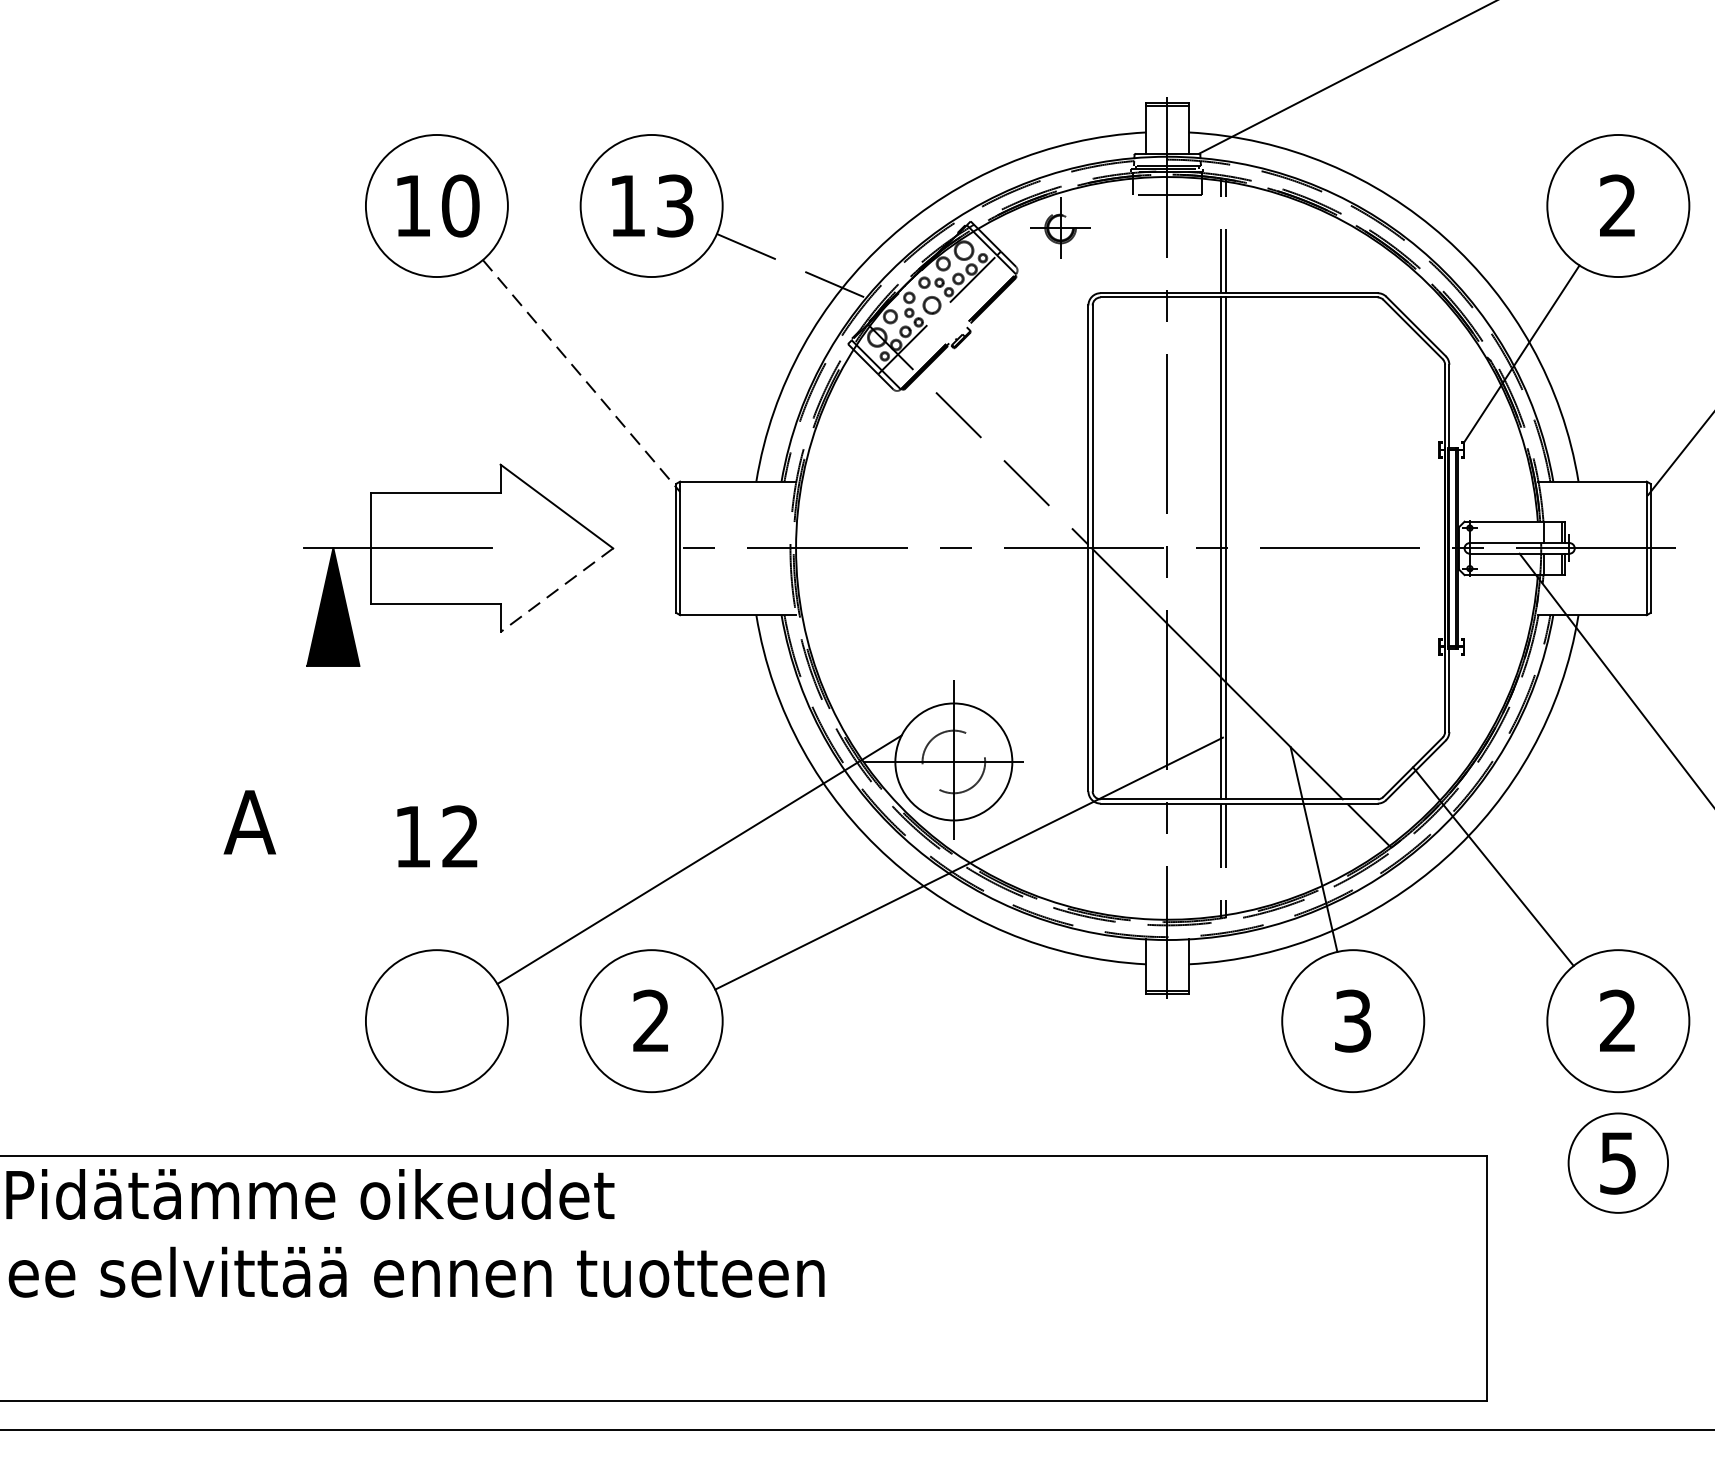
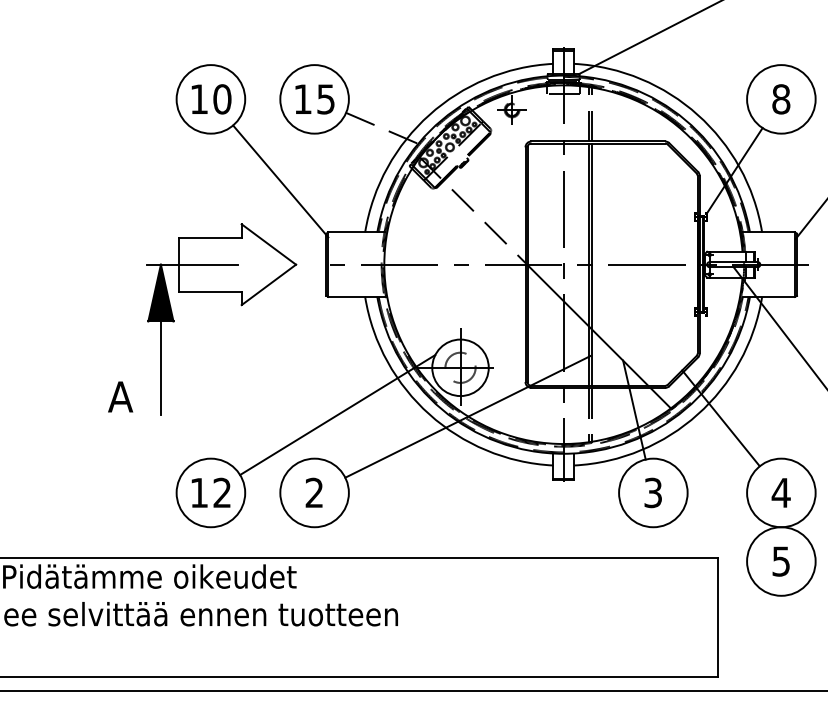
text: (676, 204) -> (326, 98), 13 -> 15
text: (1618, 206) -> (781, 99), 2 -> 8
line: (583, 376) -> (281, 181), dashed -> solid
line: (556, 589) -> (268, 284), dashed -> solid
line: (332, 763) -> (160, 368), added
text: (436, 835) -> (210, 492), moved
text: (1616, 1020) -> (780, 492), 2 -> 4
circle: (1618, 1163) -> (781, 561), size x1.43

